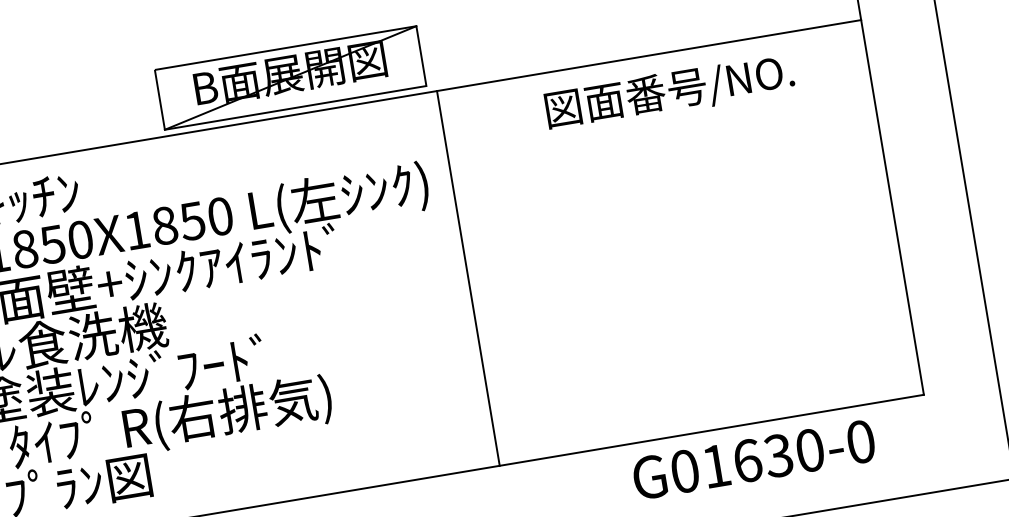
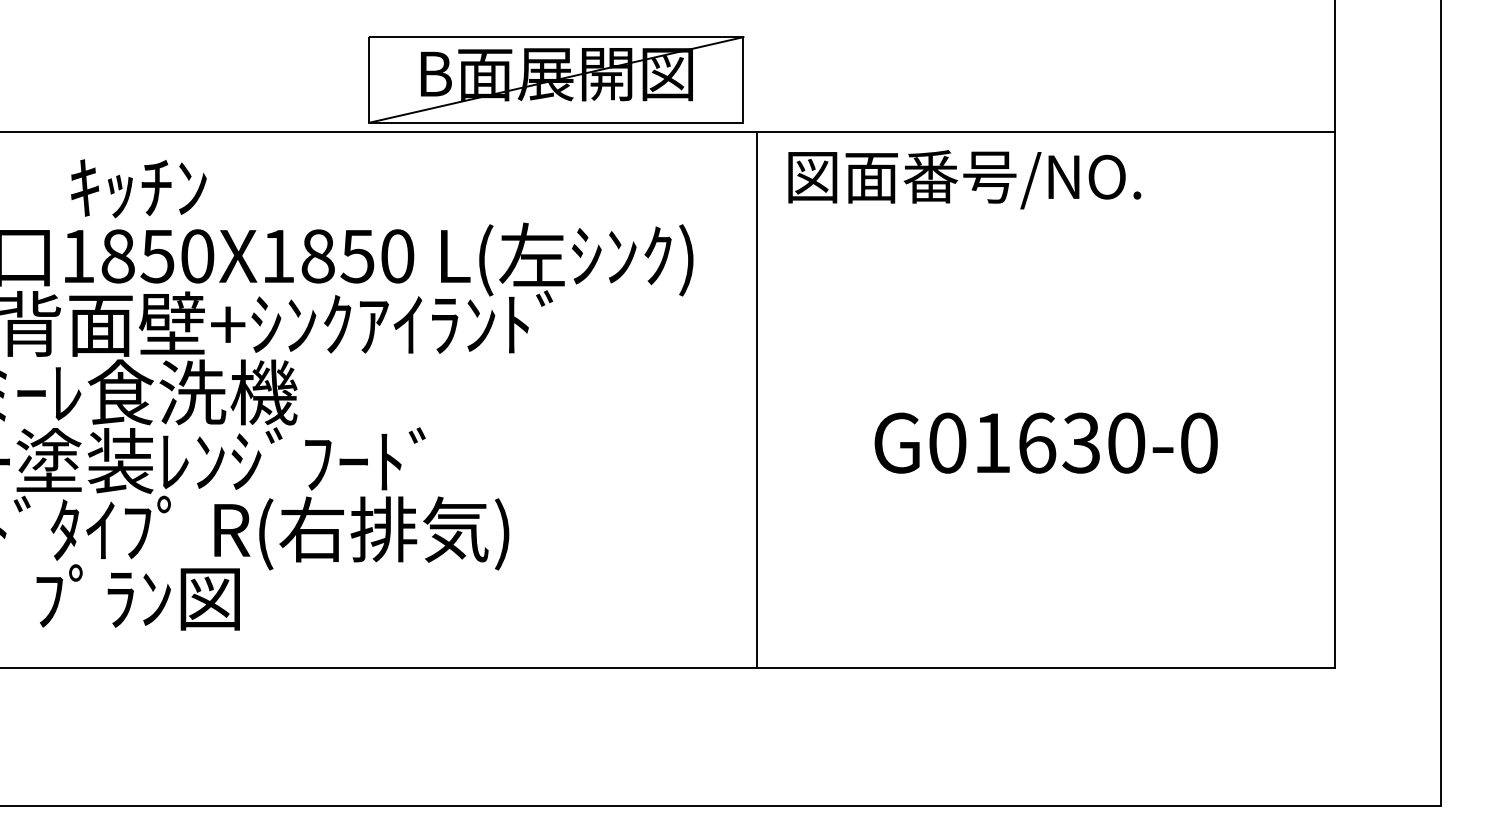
part: (290, 77) -> (556, 79), moved
text: (669, 92) -> (964, 179), moved
line: (468, 278) -> (757, 400), moved
text: (753, 459) -> (1045, 442), moved

